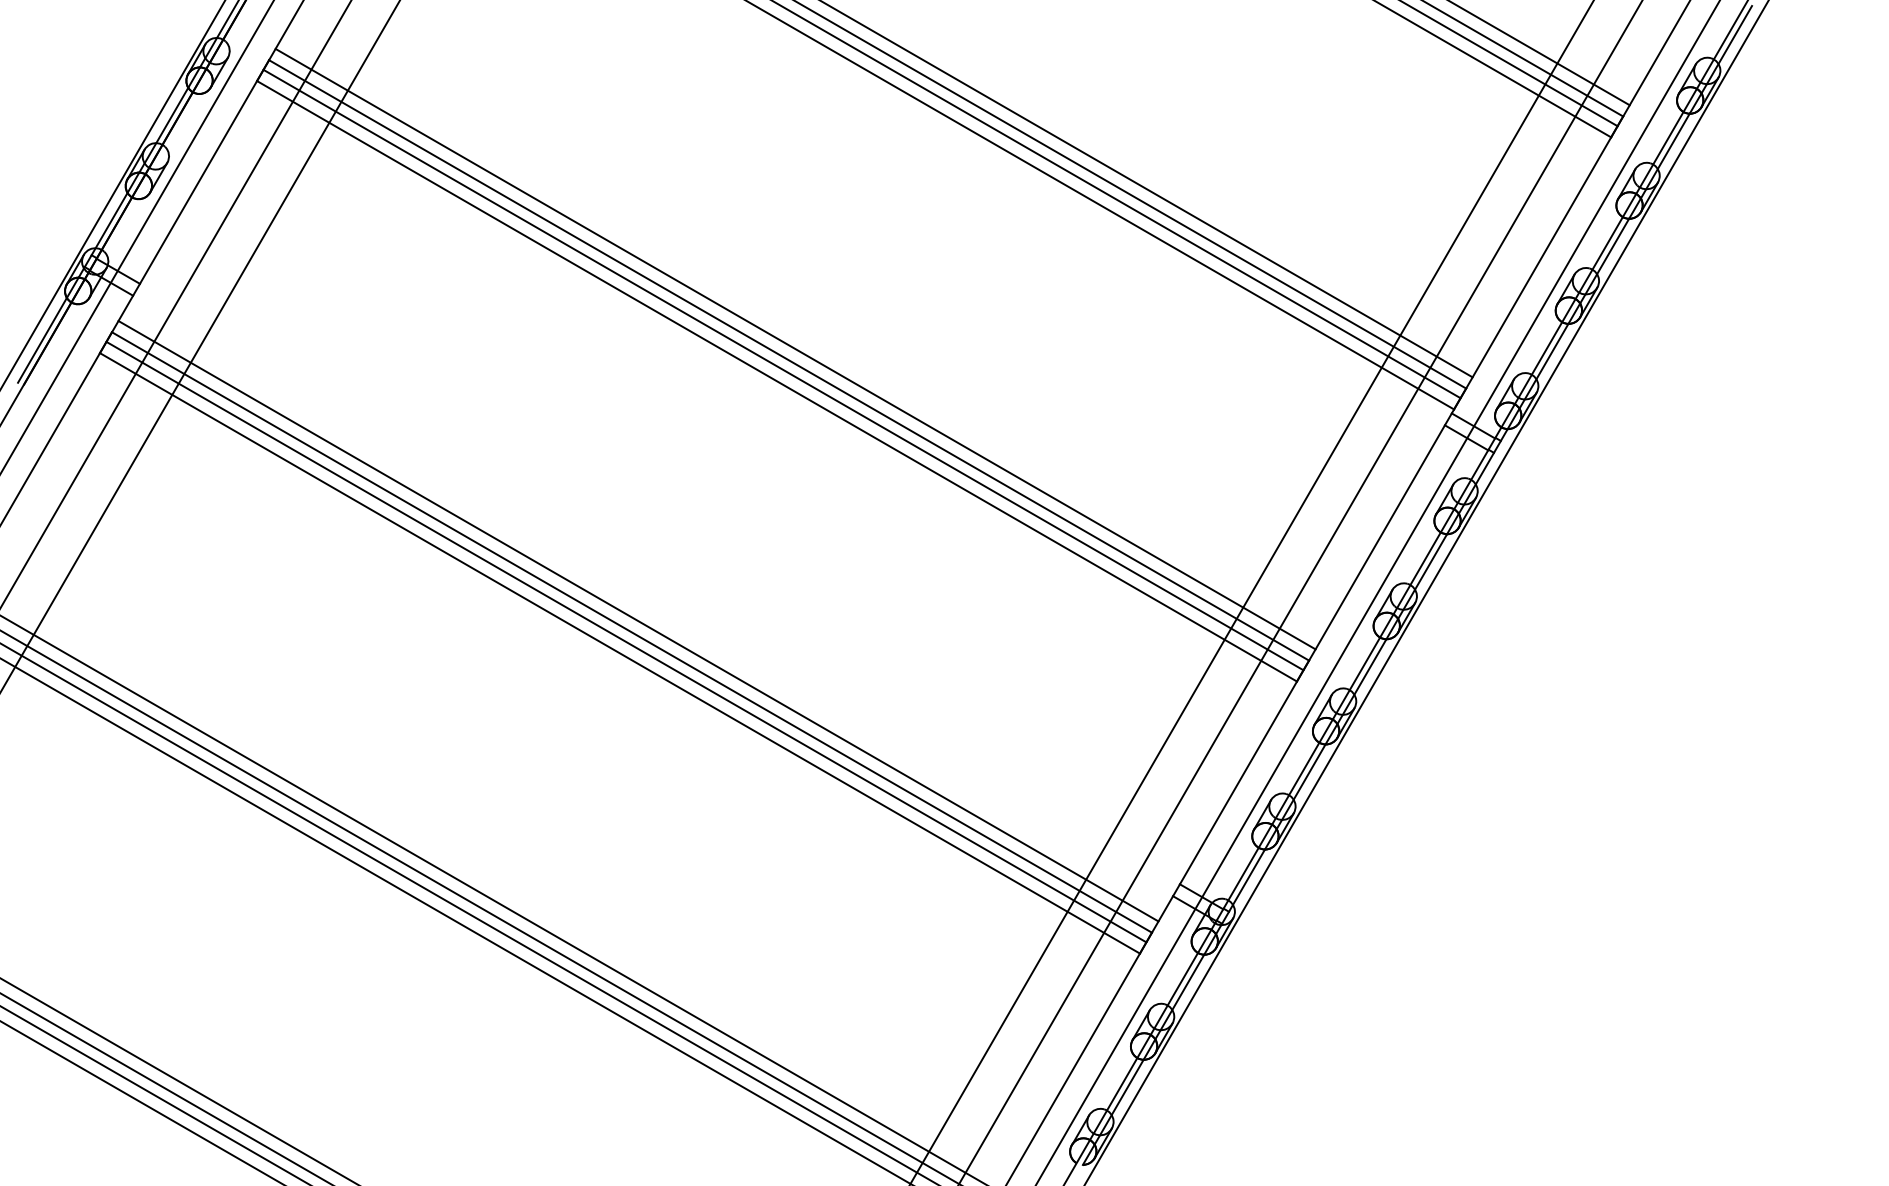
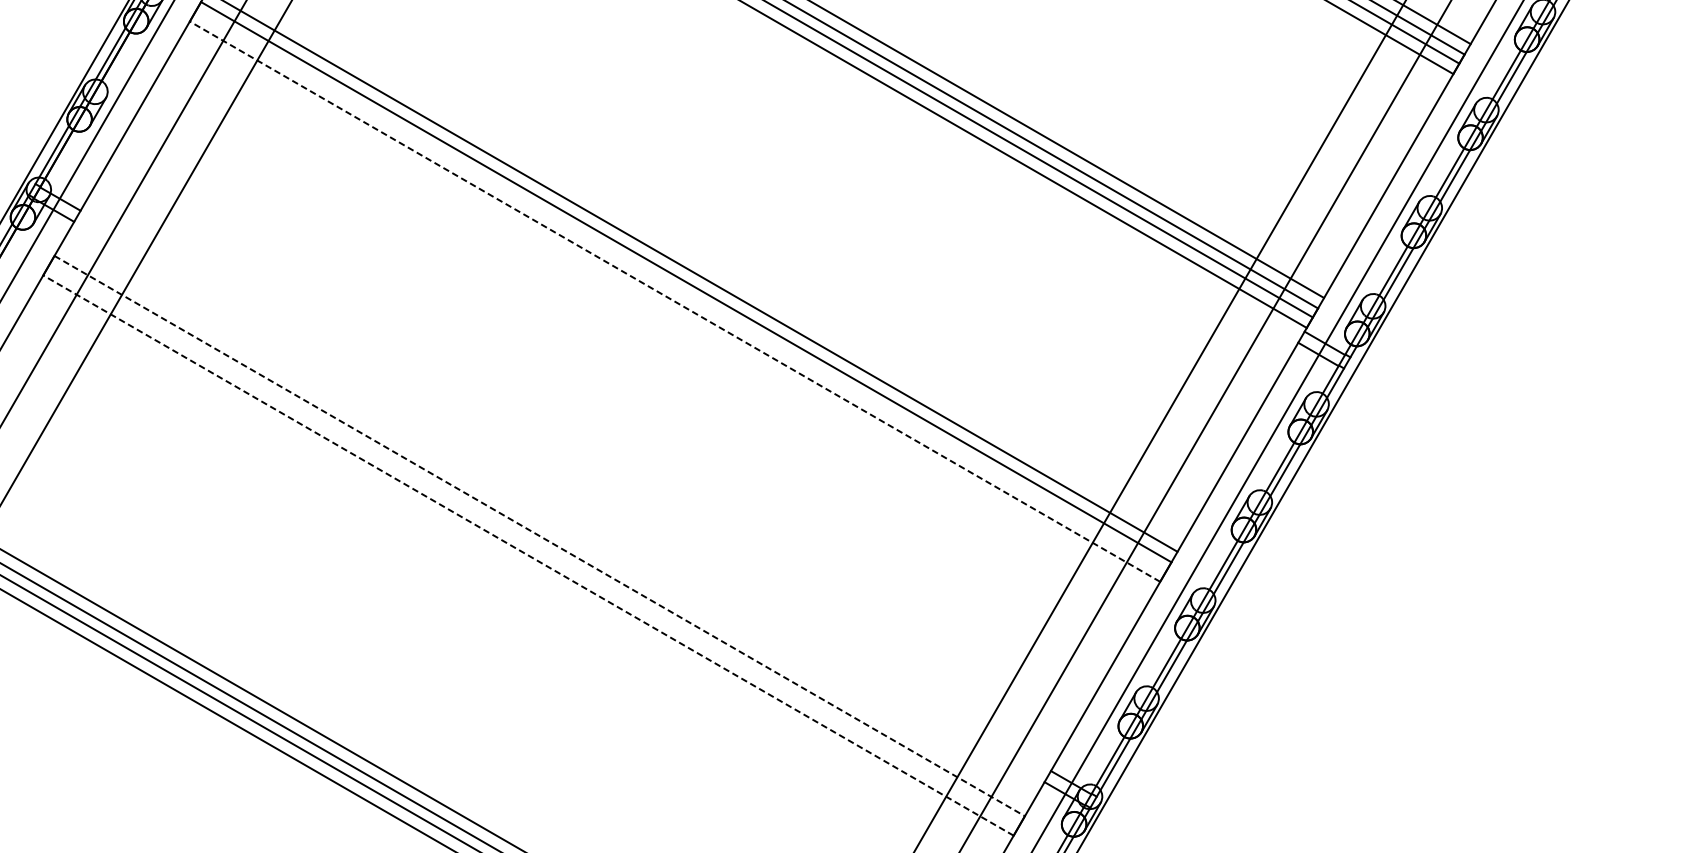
line: (783, 369) -> (681, 290), removed
line: (776, 381) -> (674, 301), solid -> dashed
line: (638, 621) -> (545, 525), removed
line: (632, 632) -> (540, 536), solid -> dashed
line: (626, 641) -> (534, 544), removed
line: (619, 653) -> (528, 555), solid -> dashed

